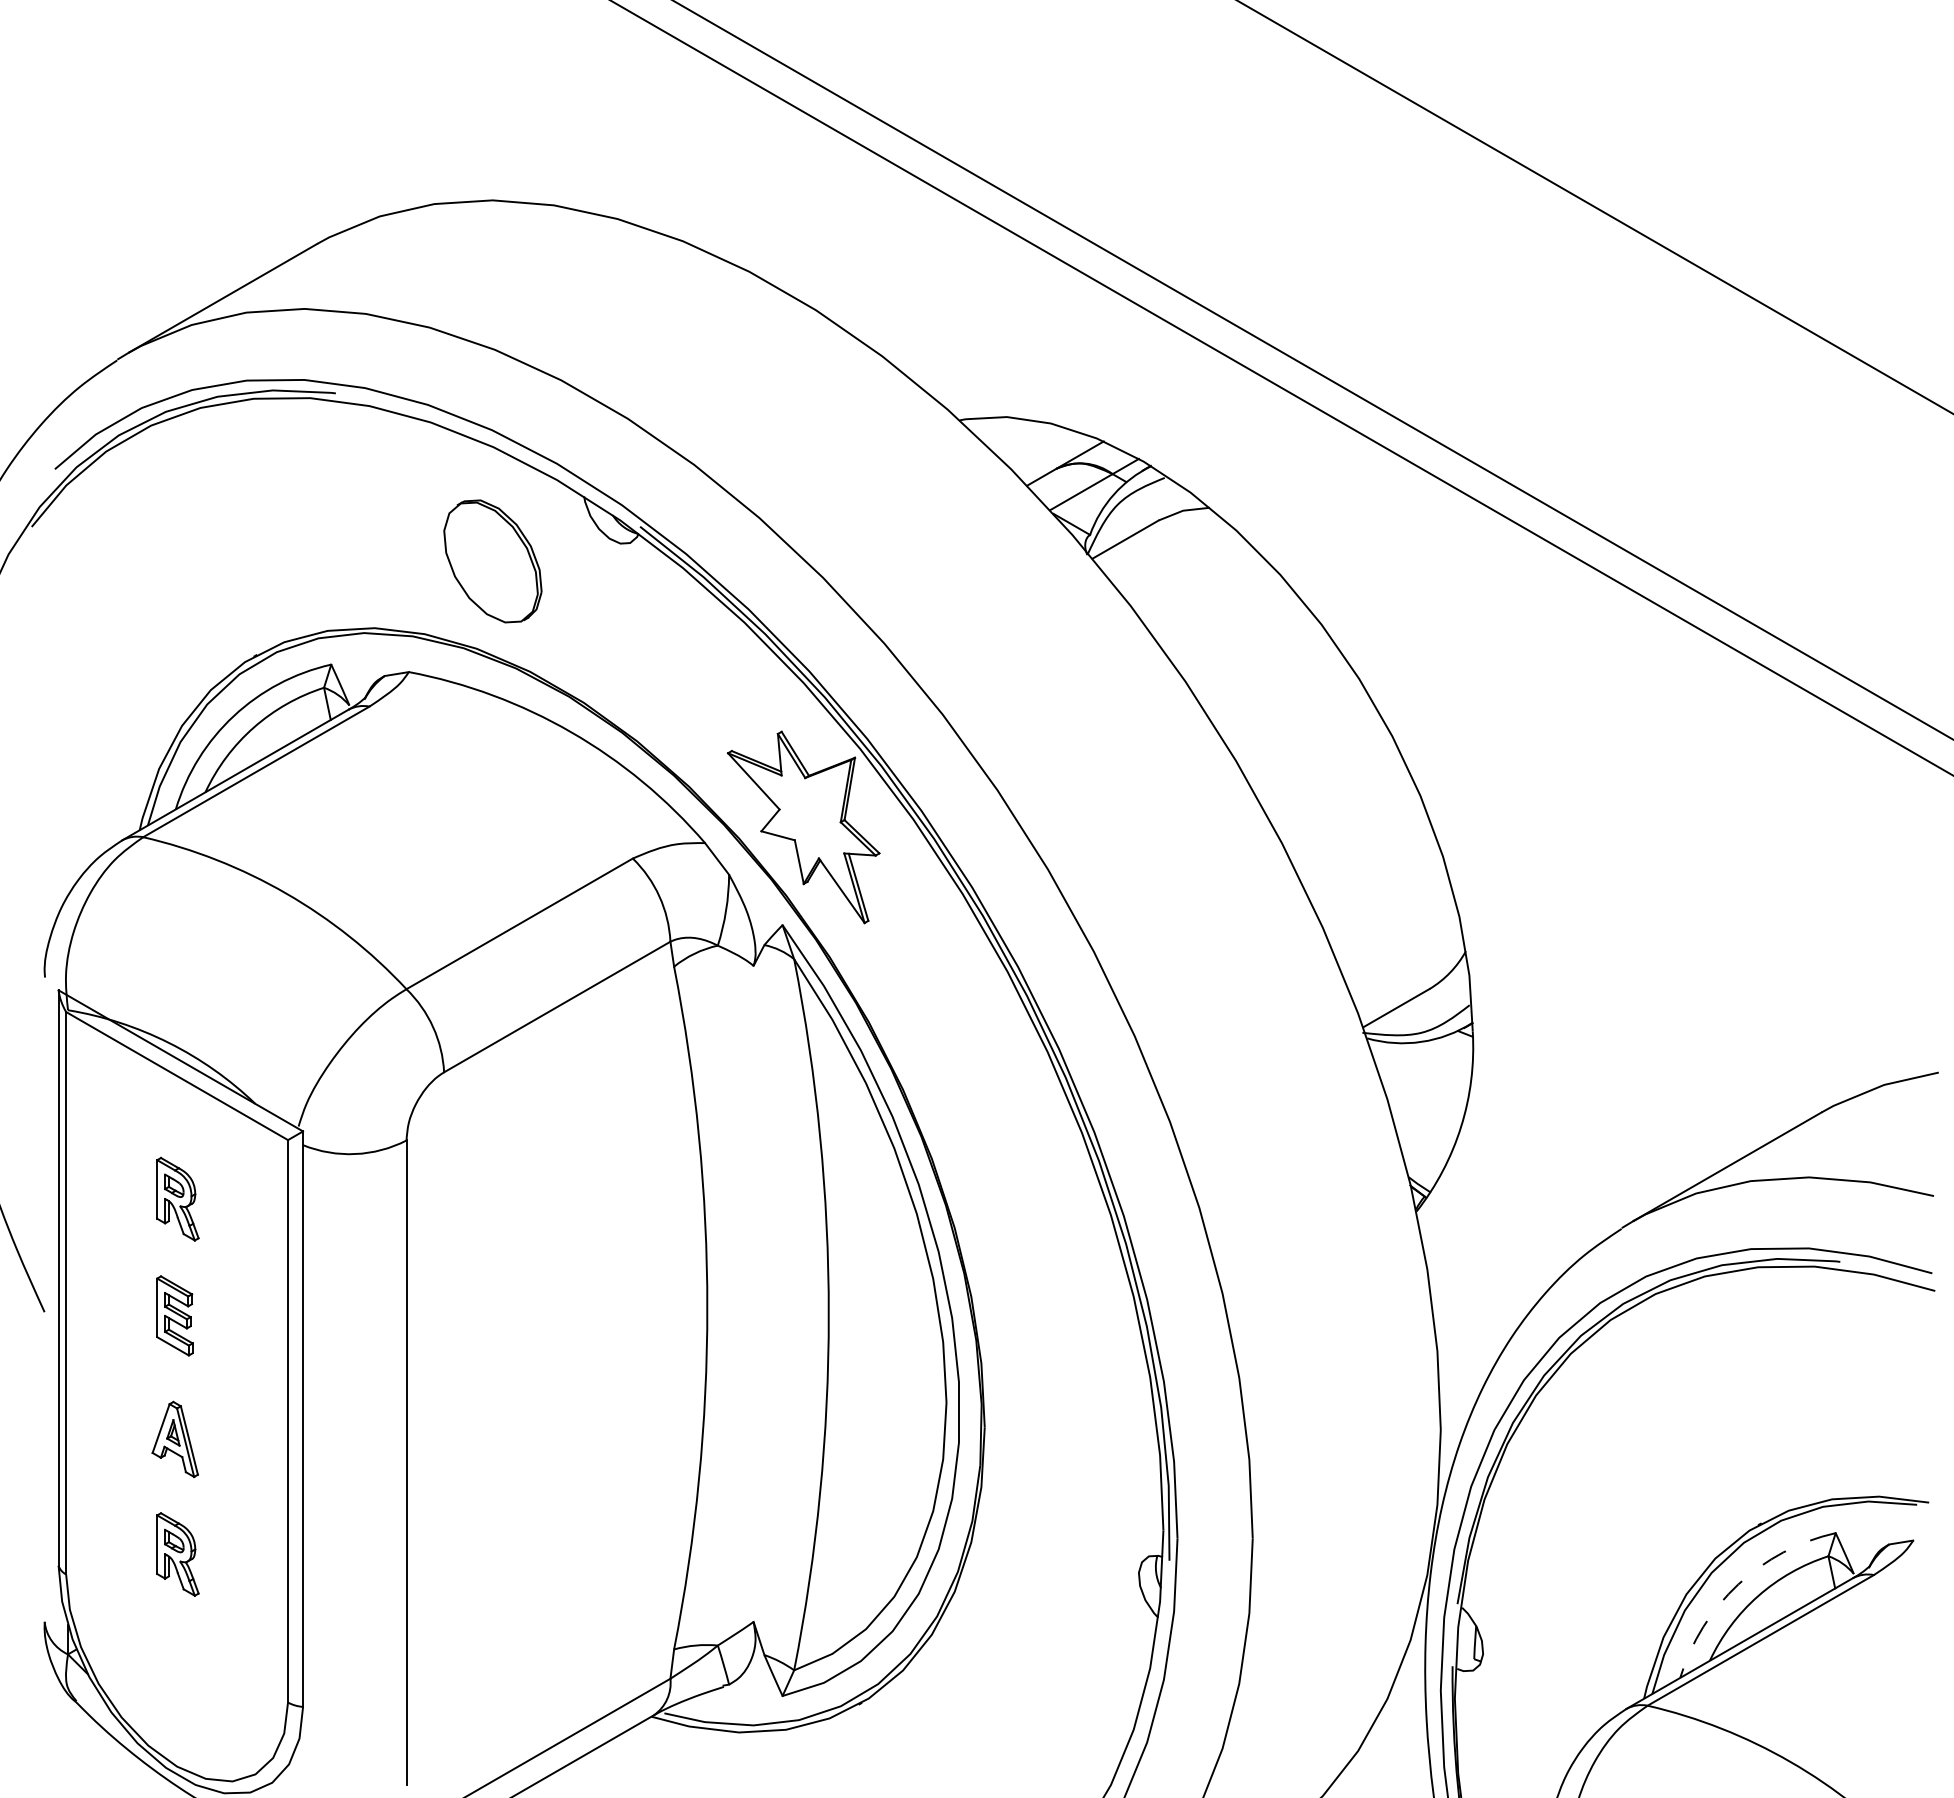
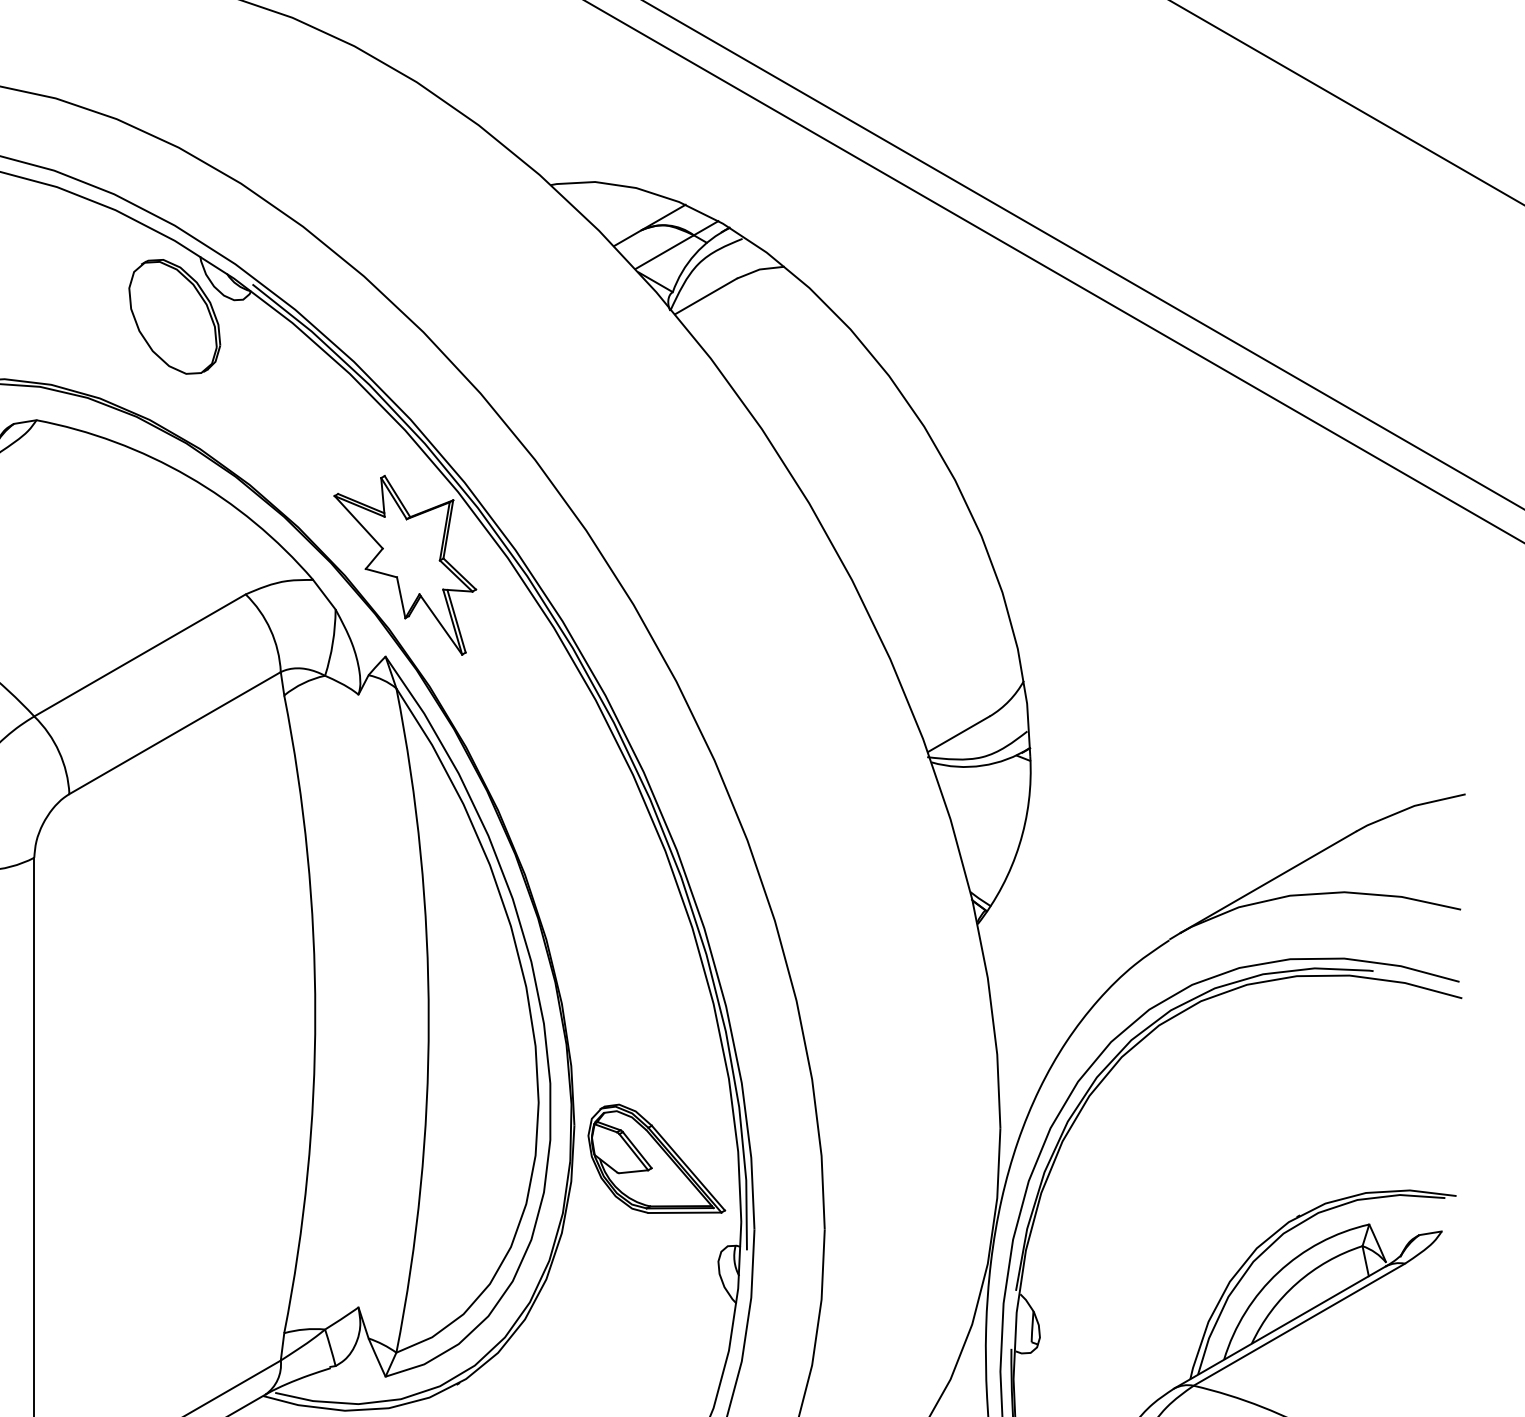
part: (492, 561) -> (174, 316), moved
part: (1072, 1462) -> (656, 1158), added
arc: (1738, 1584) -> (1278, 1272), dashed -> solid

